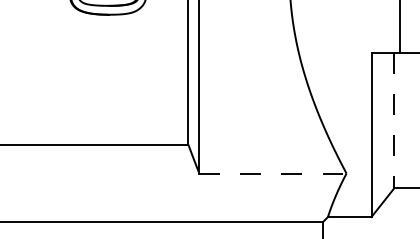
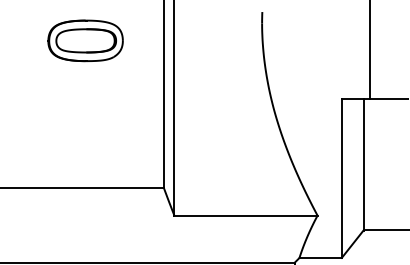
line: (393, 121) -> (363, 164), dashed -> solid
line: (272, 173) -> (245, 215), dashed -> solid

